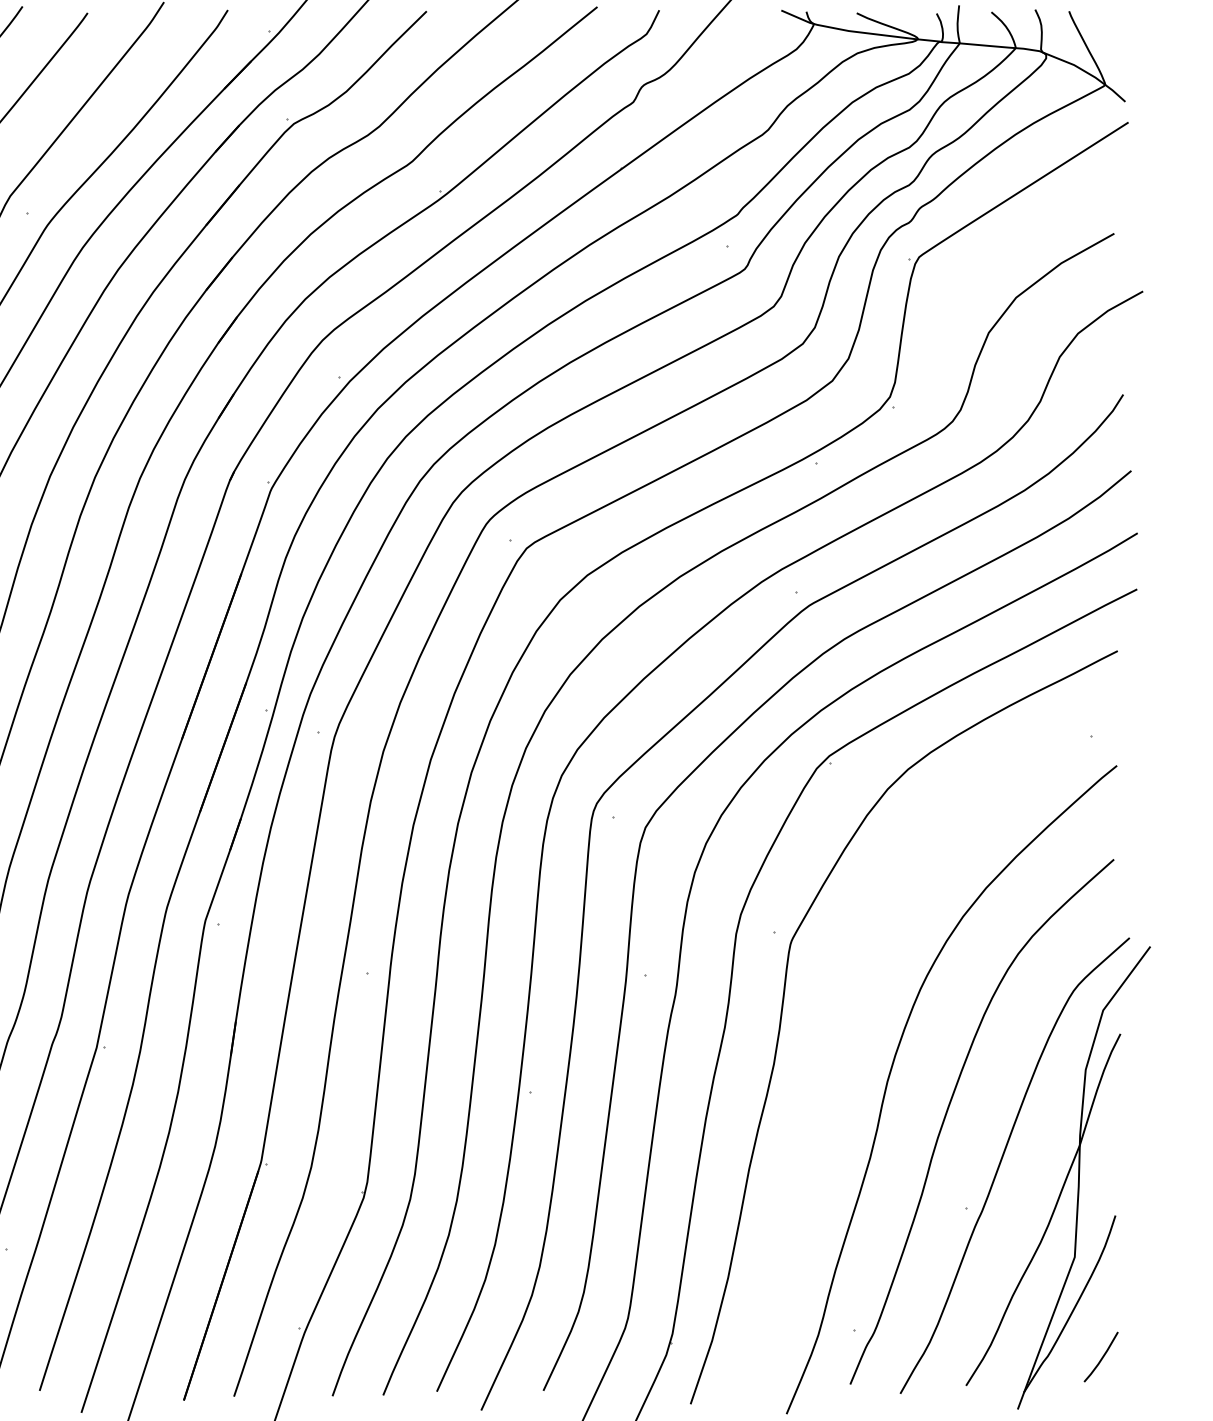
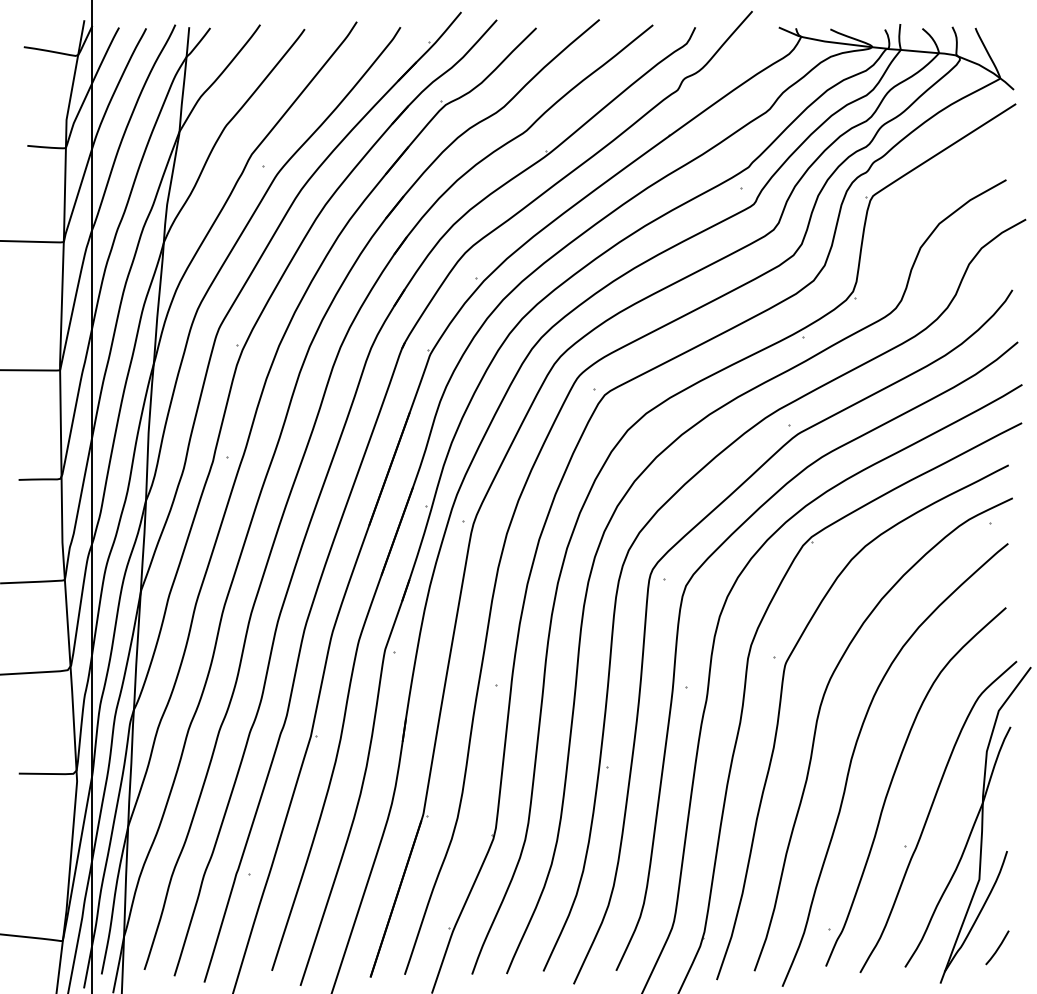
curve: (837, 1031) -> (817, 725), added

